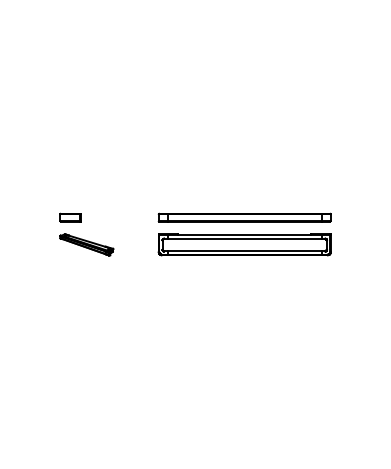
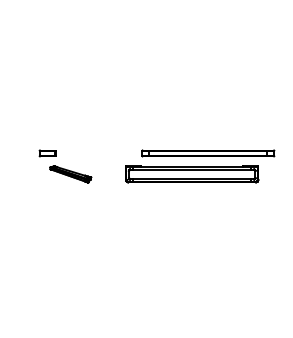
part: (70, 217) -> (47, 153), moved
part: (244, 217) -> (208, 153), moved

